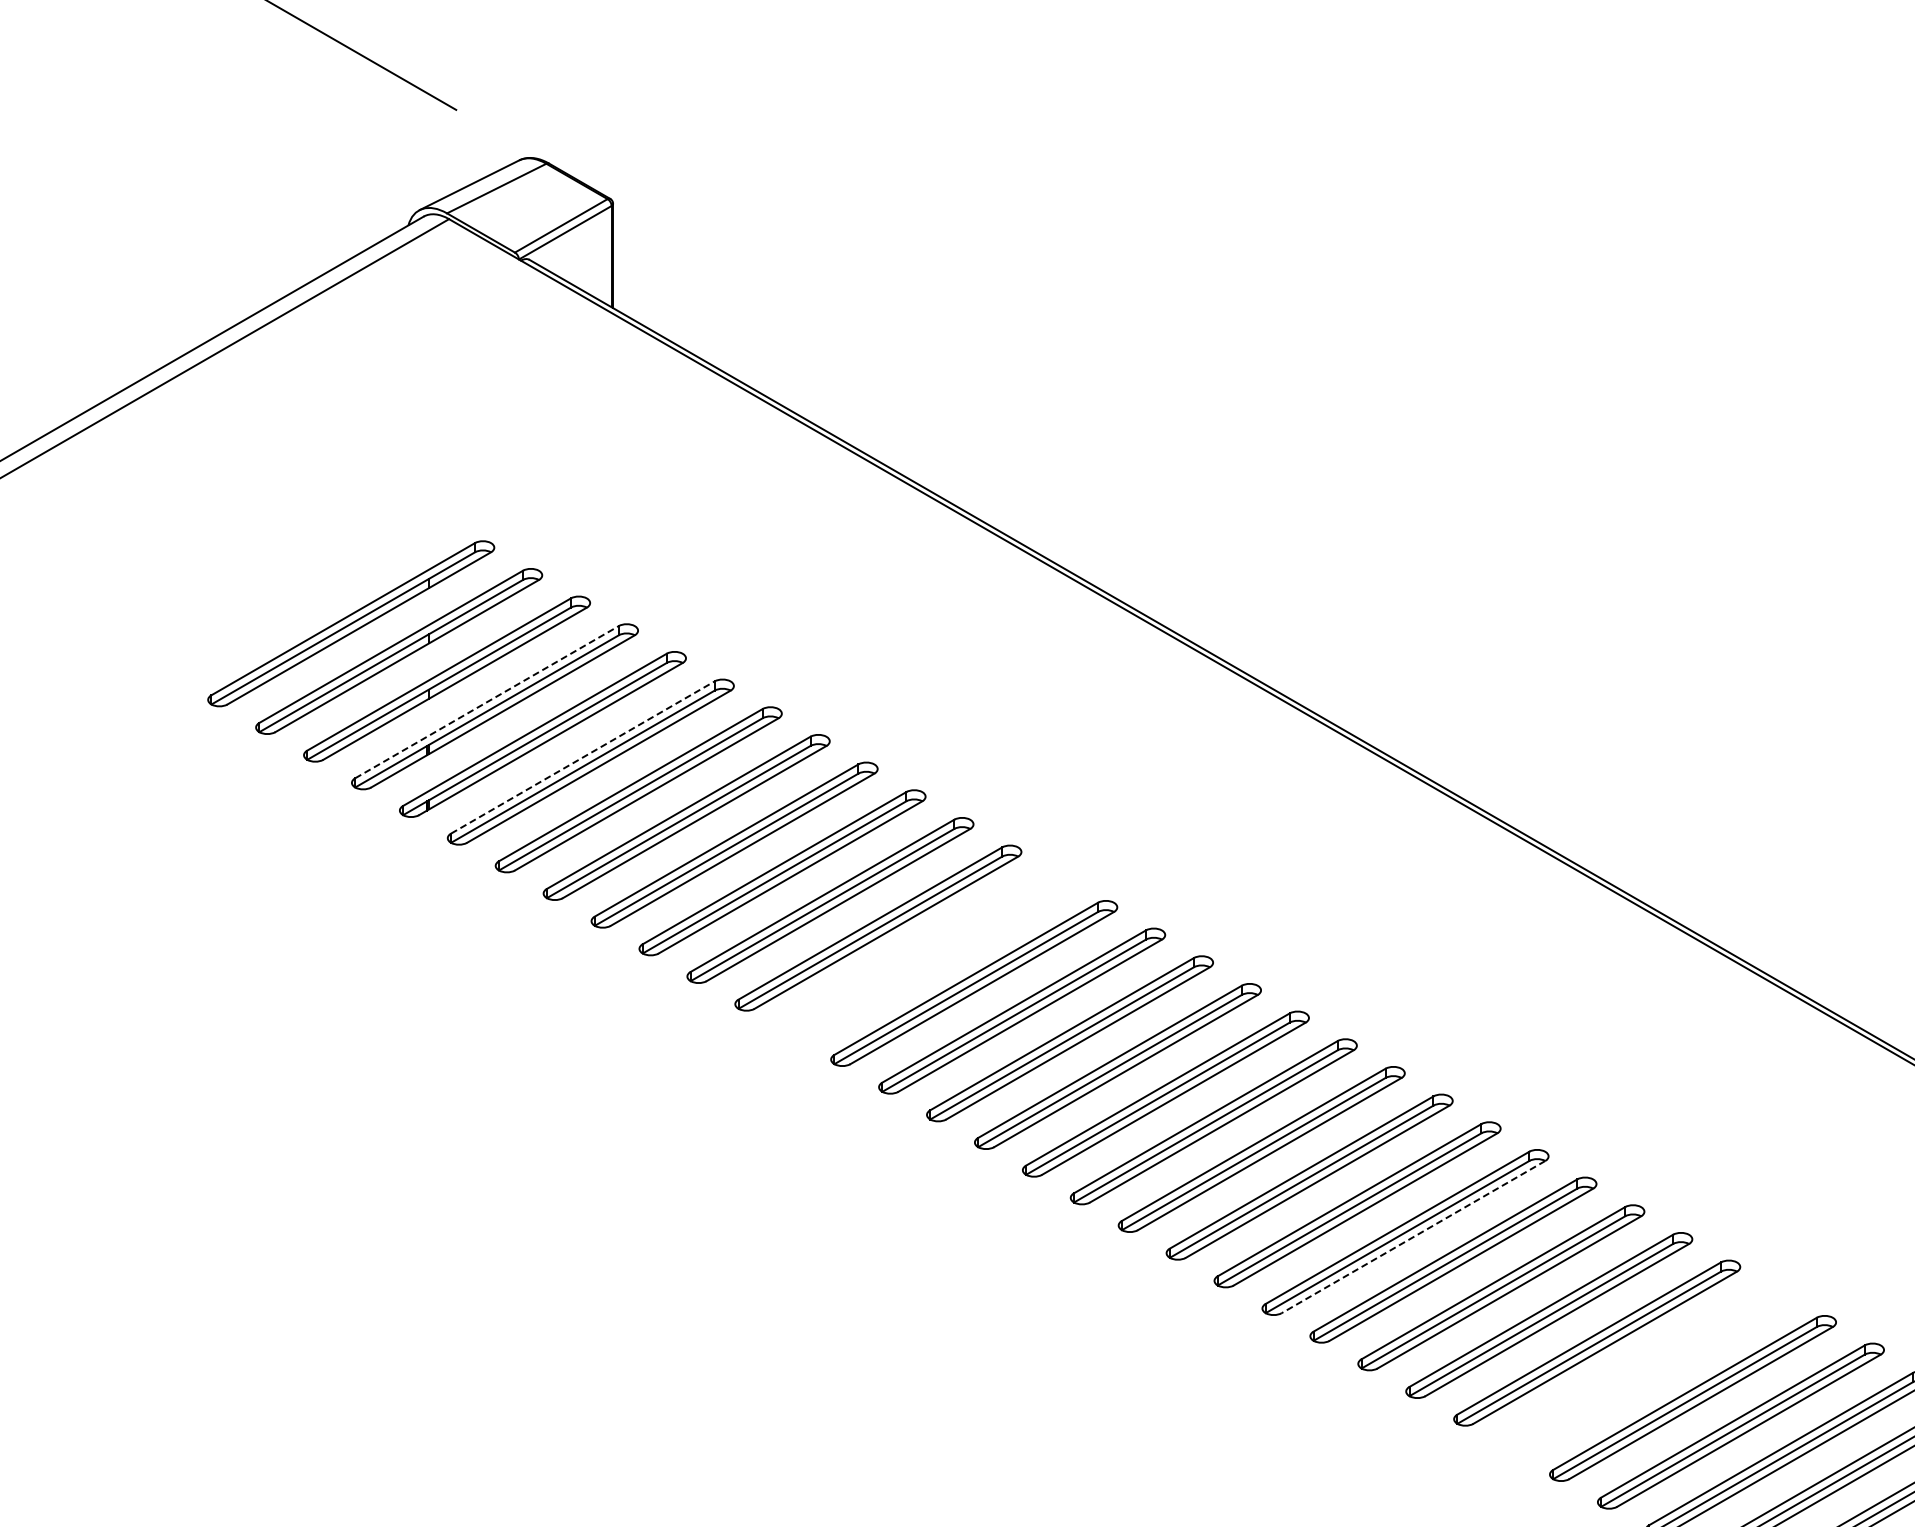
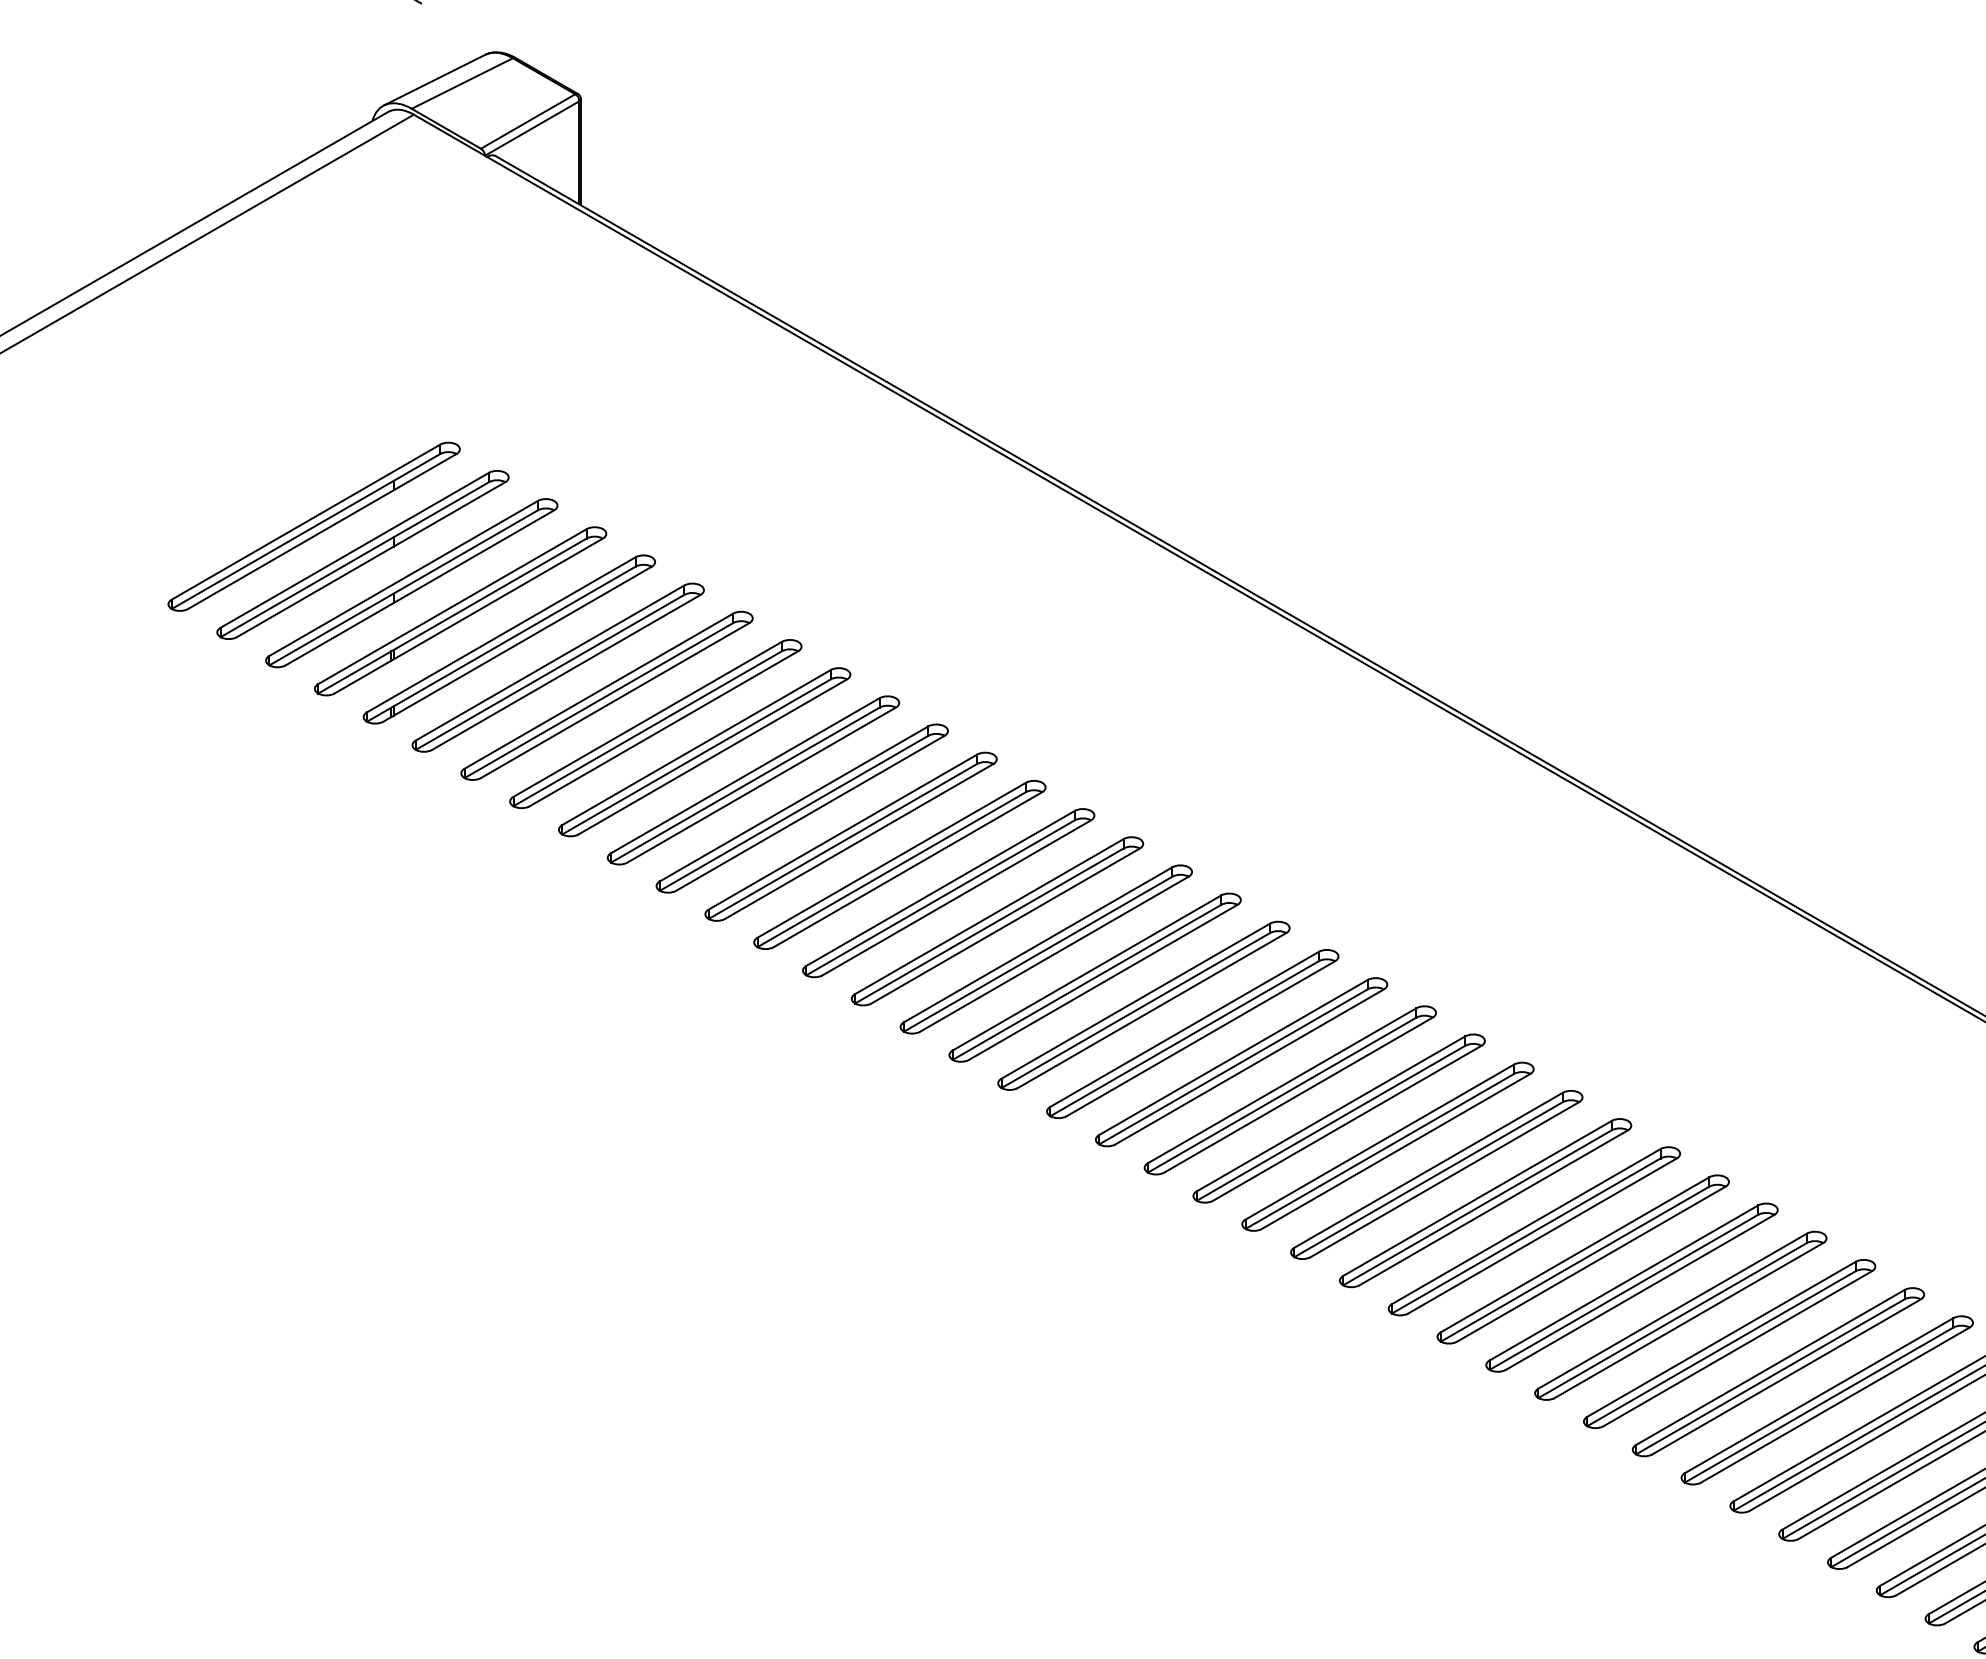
line: (487, 702) -> (452, 606), dashed -> solid
line: (583, 758) -> (550, 663), dashed -> solid
part: (925, 955) -> (899, 864), added
line: (1413, 1237) -> (1396, 1151), dashed -> solid
part: (1644, 1370) -> (1631, 1287), added

